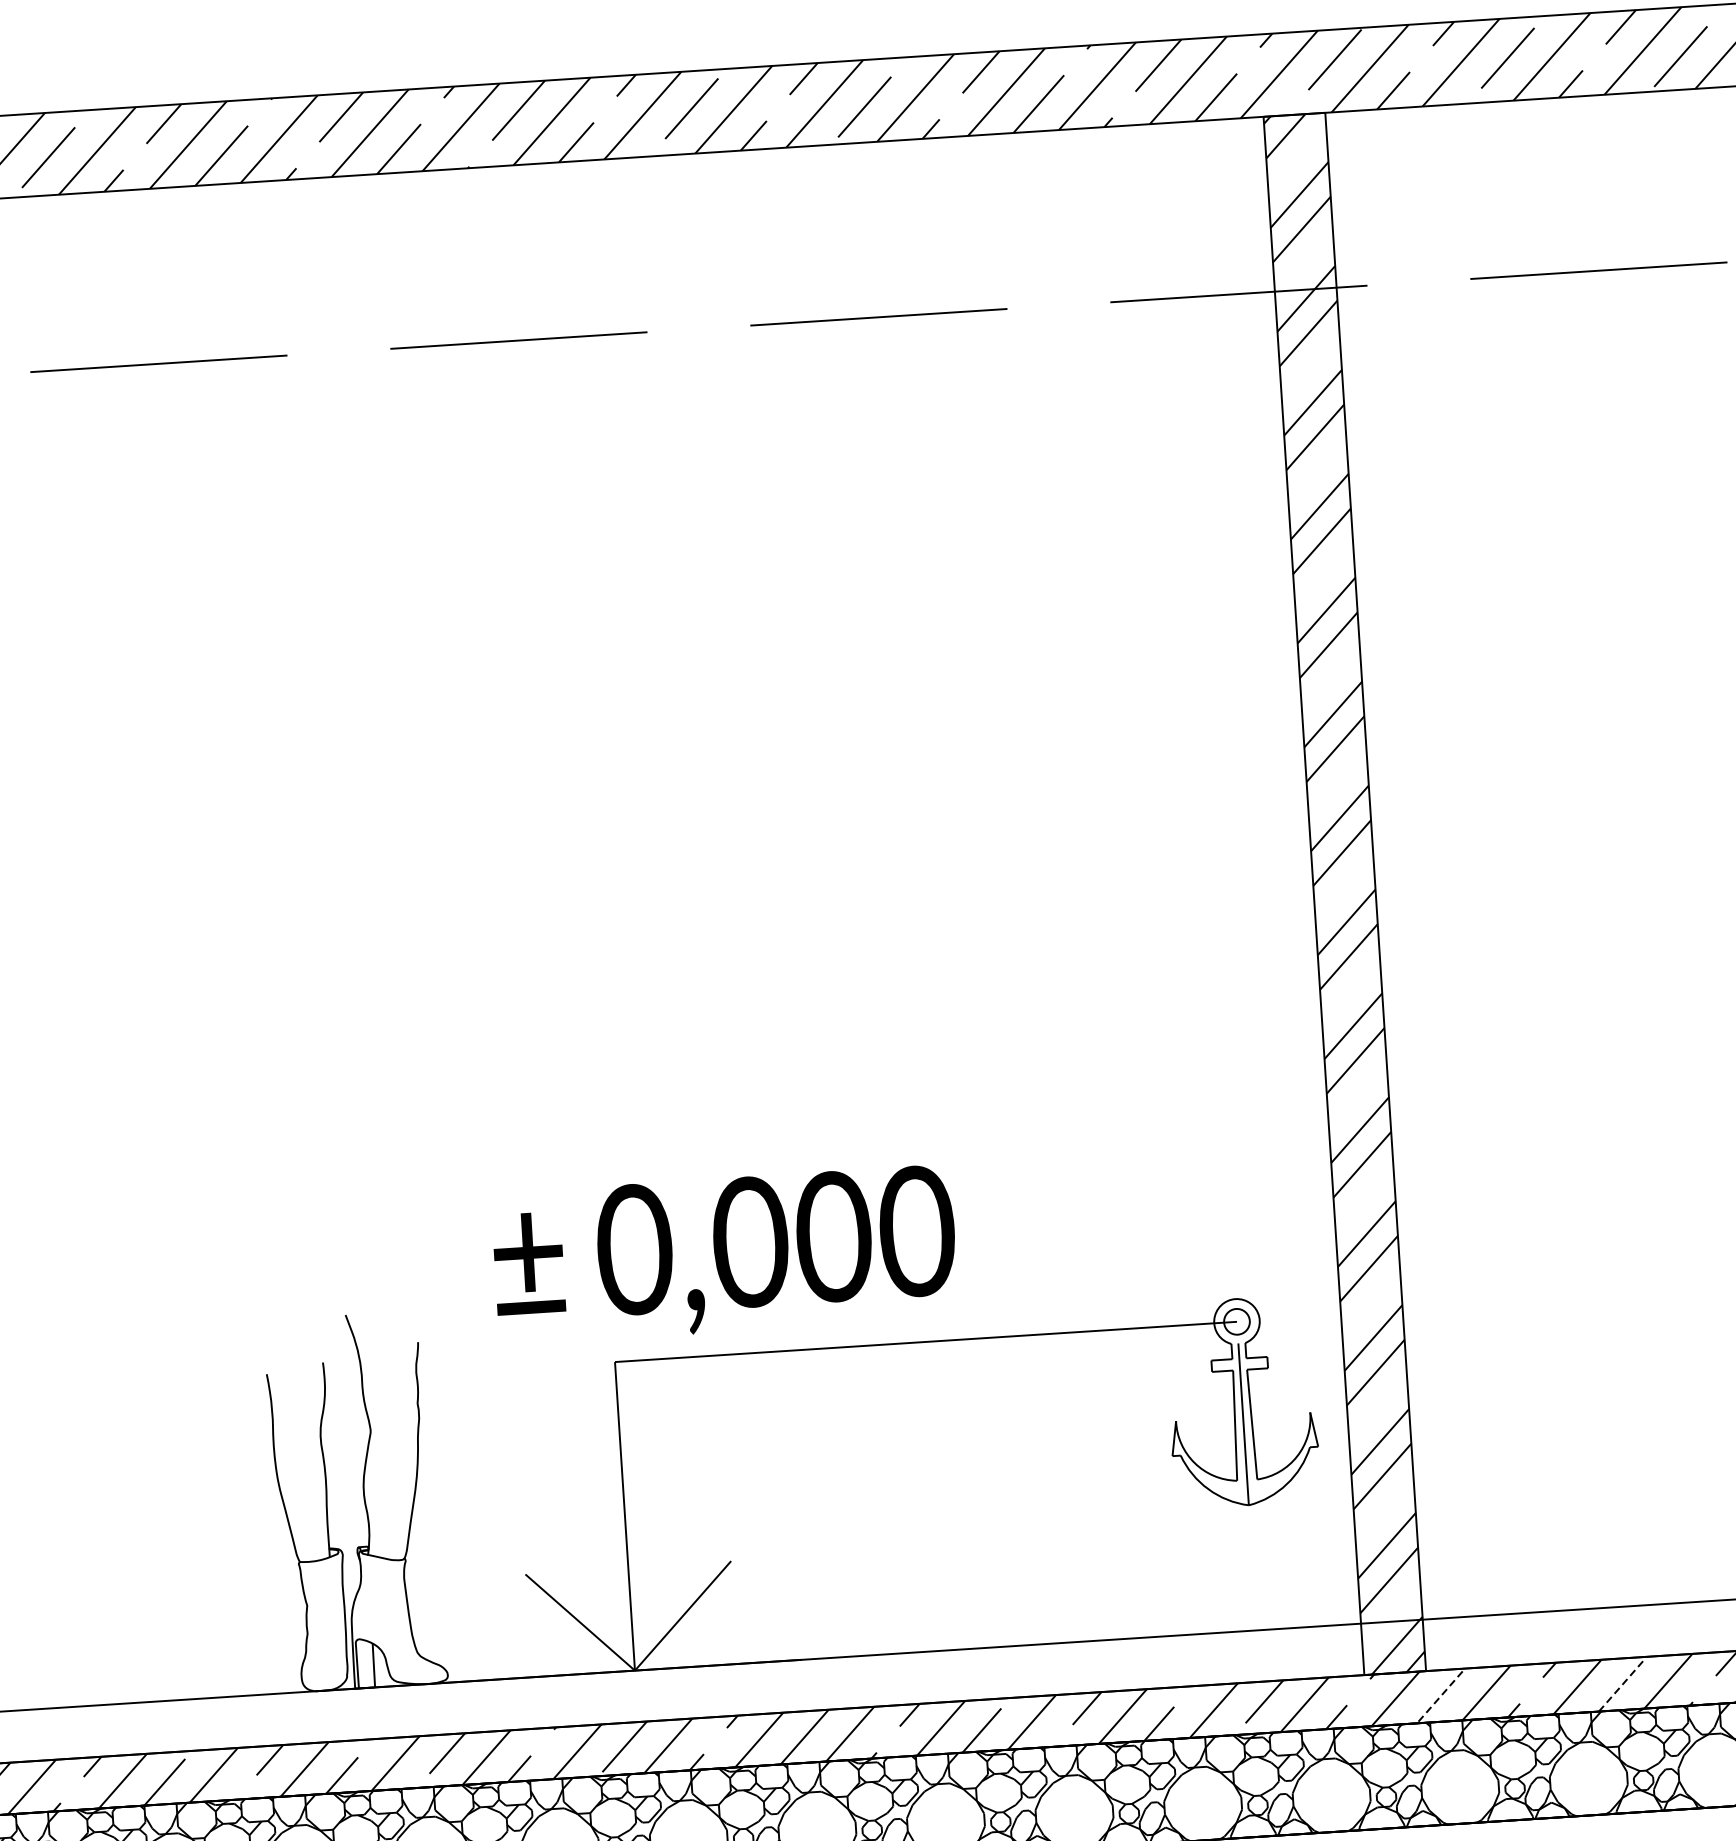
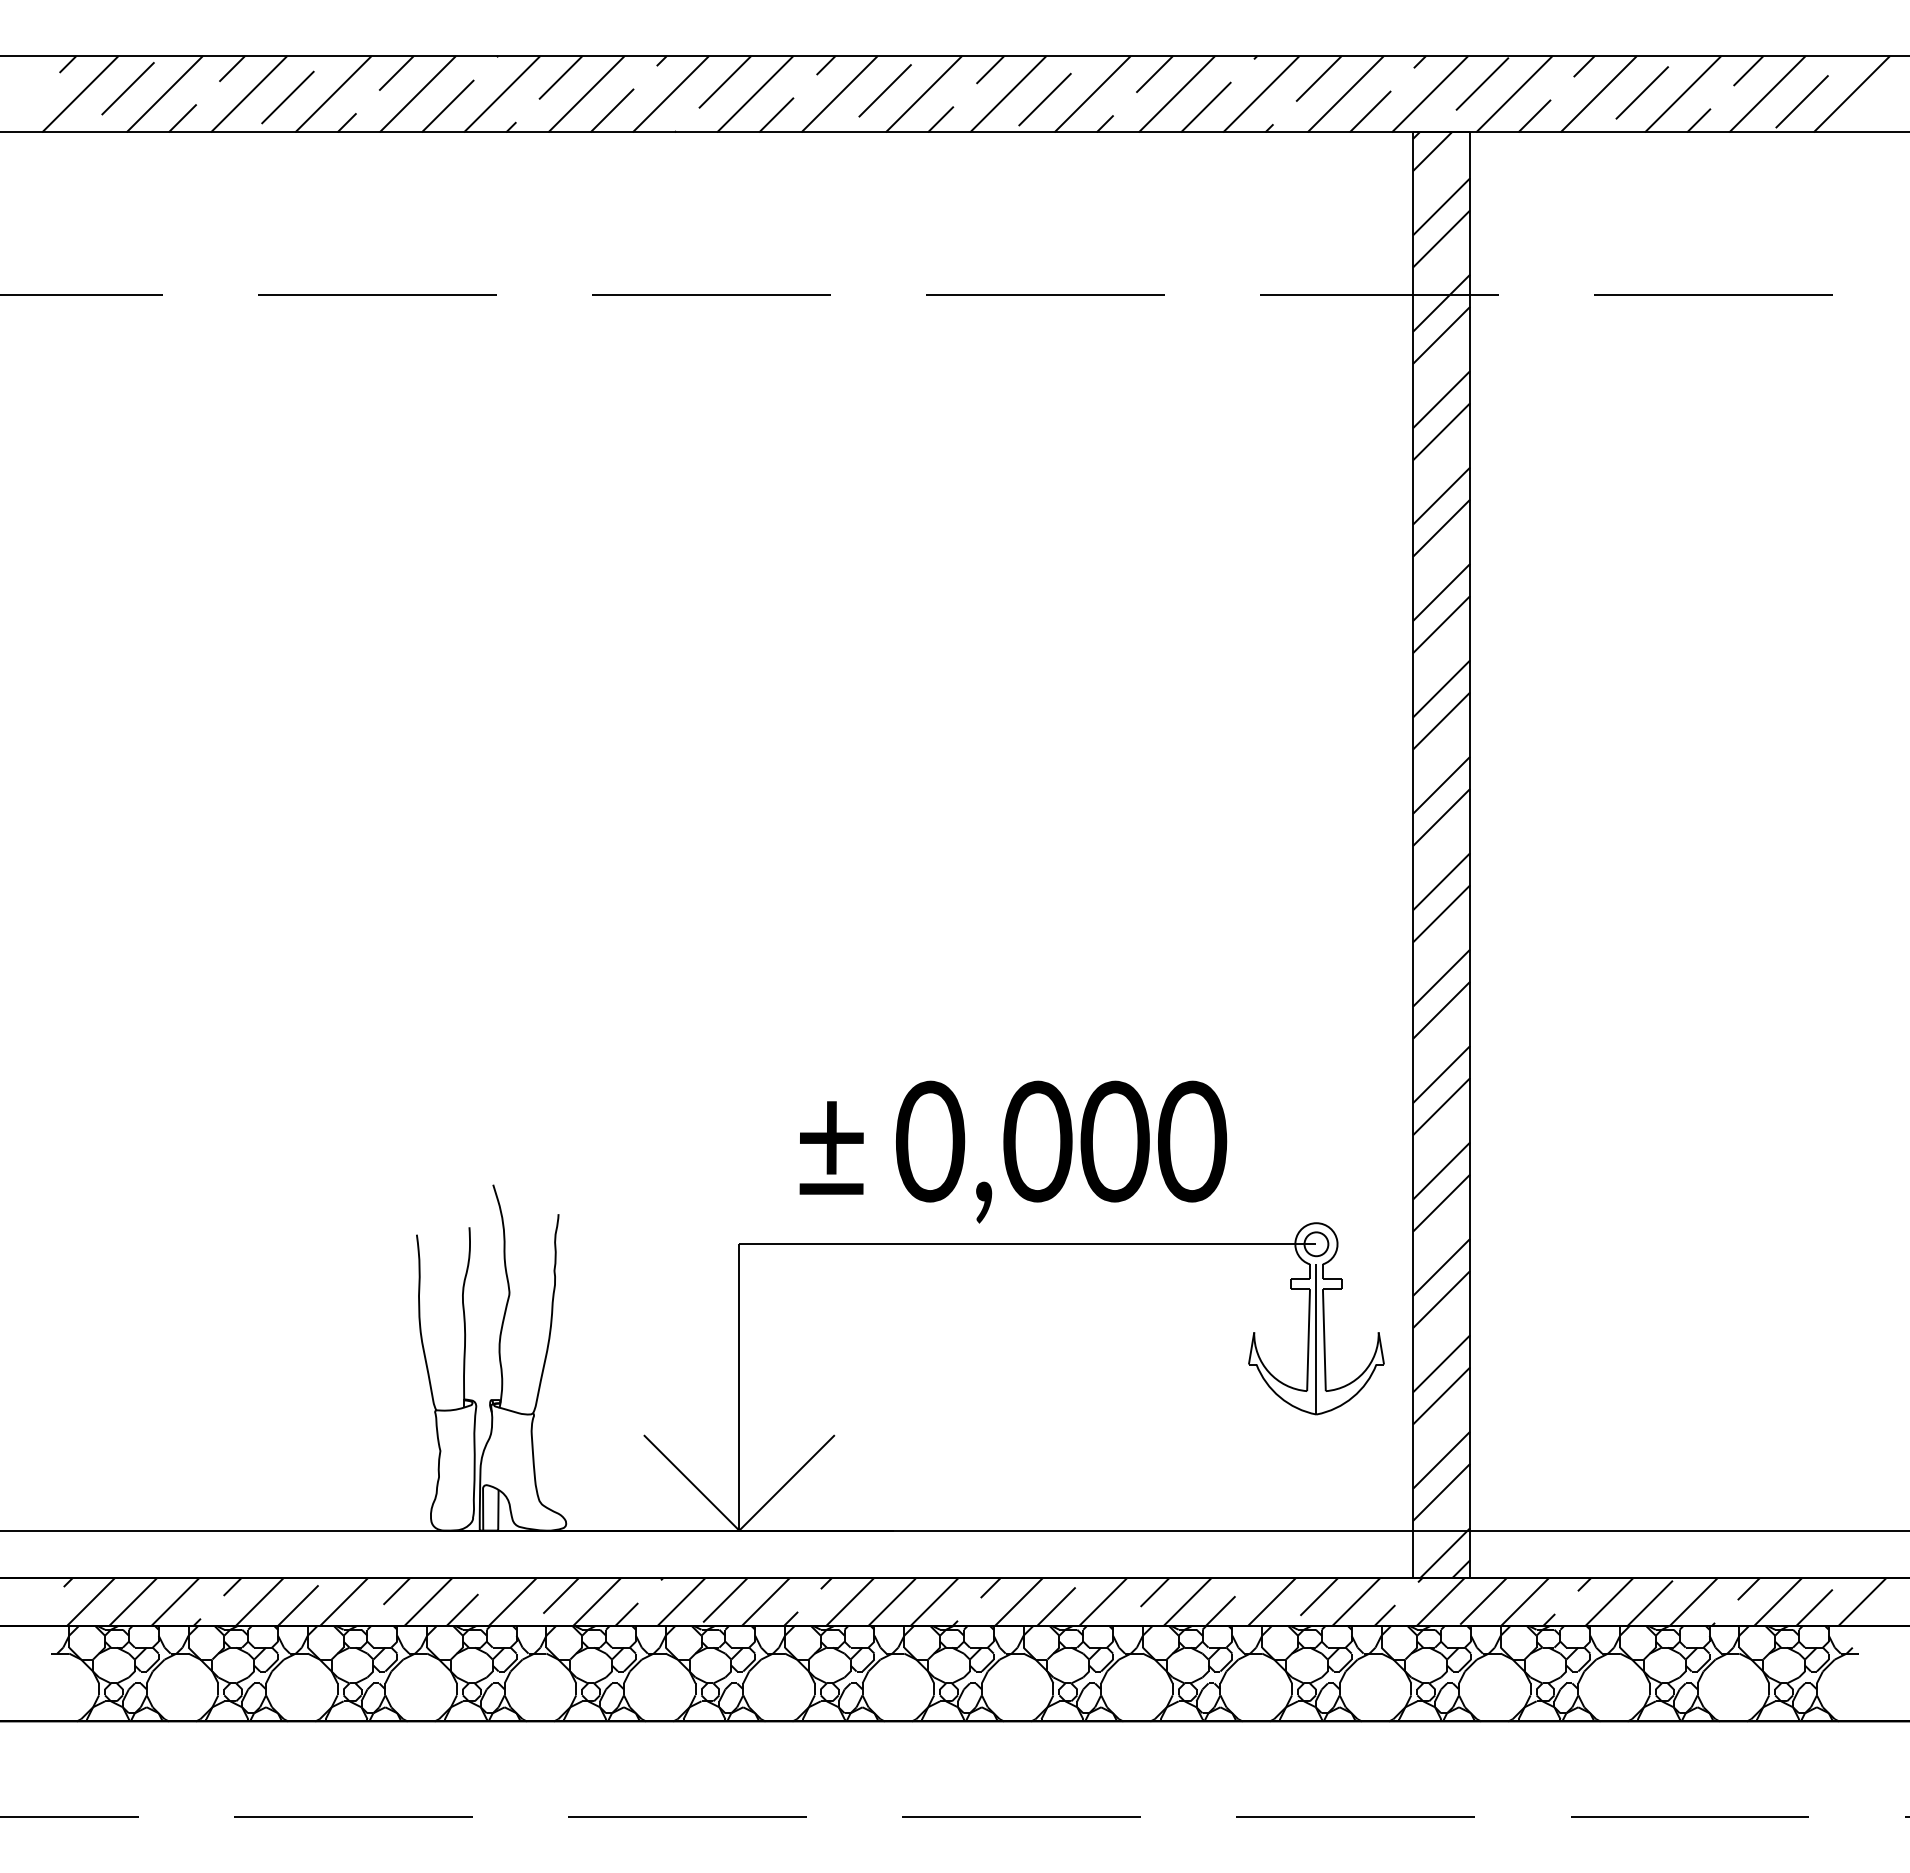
text: (725, 1254) -> (1013, 1151), moved
line: (1622, 1685) -> (1650, 1603), dashed -> solid
line: (1441, 1695) -> (1483, 1601), dashed -> solid

